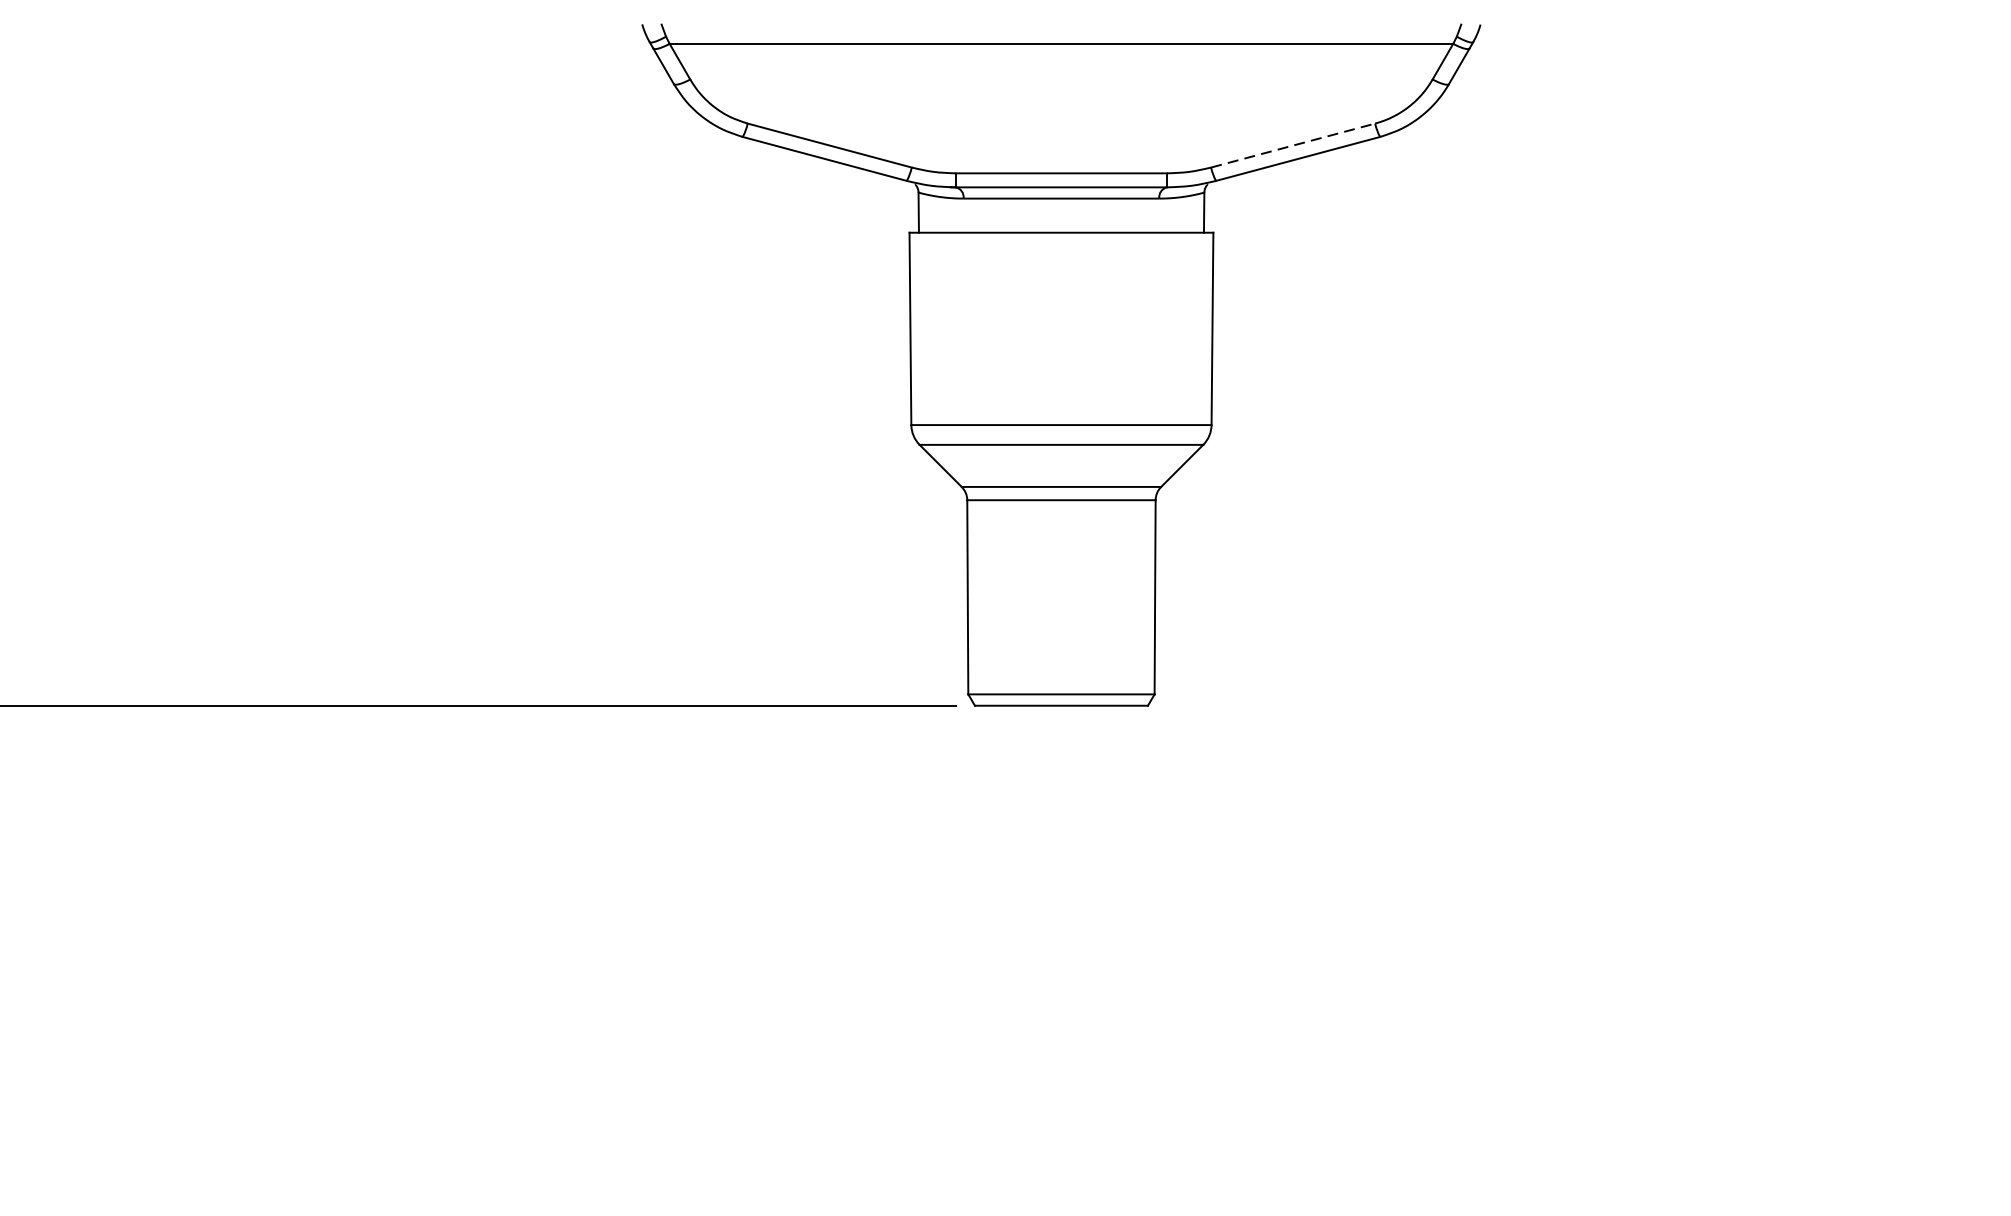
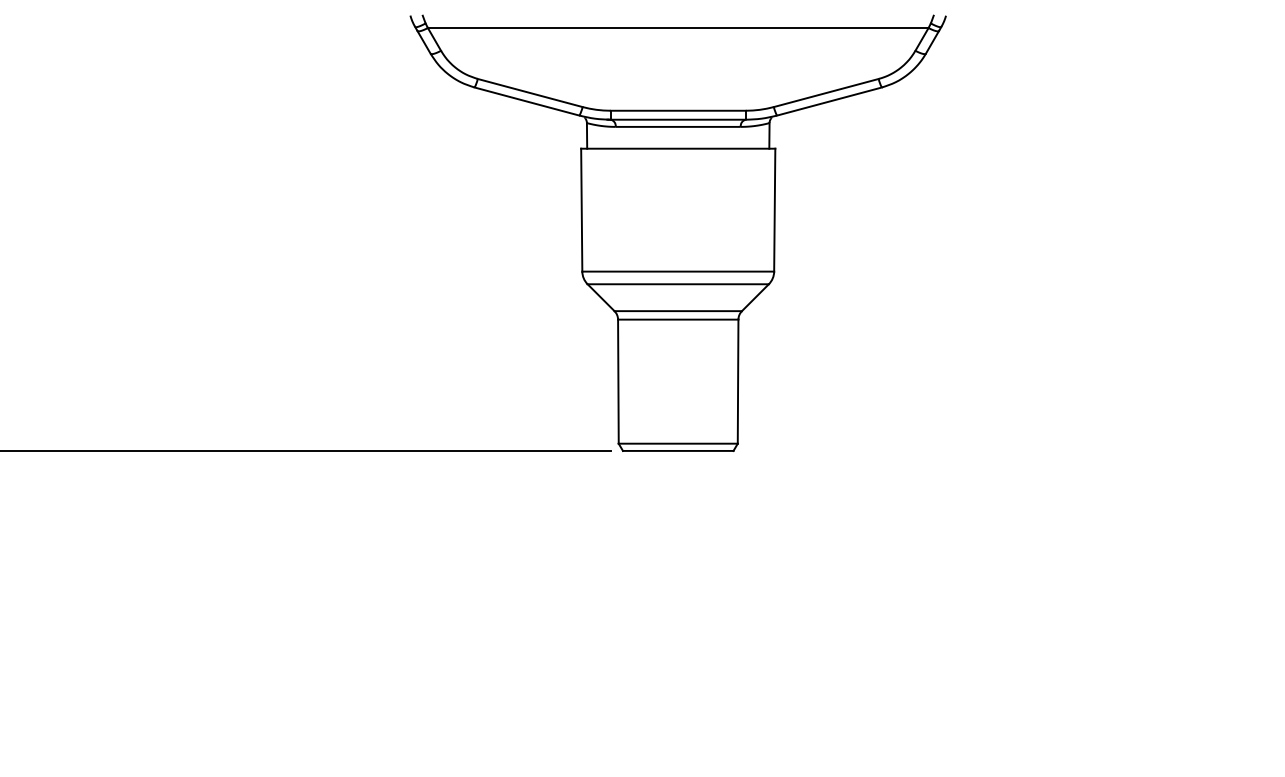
line: (1293, 144) -> (826, 92), dashed -> solid

